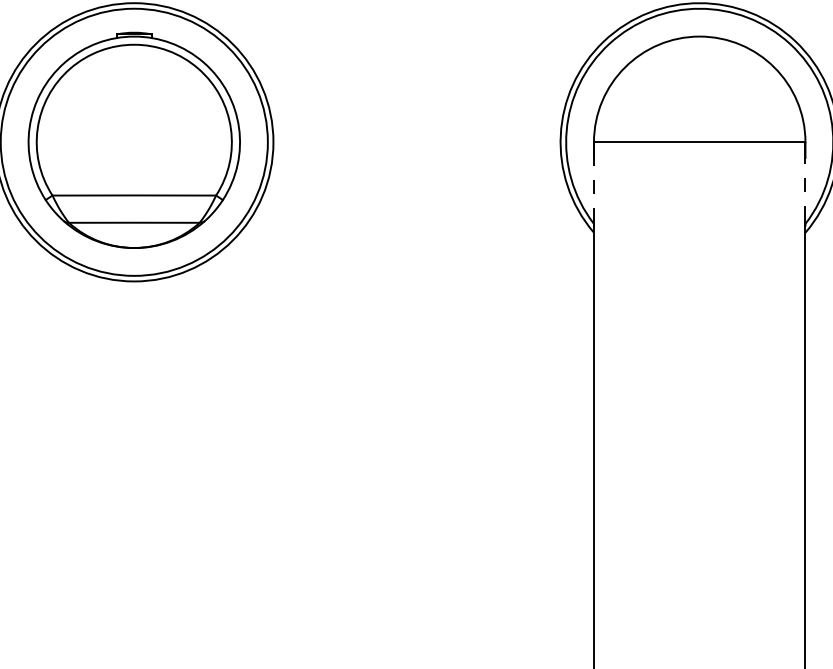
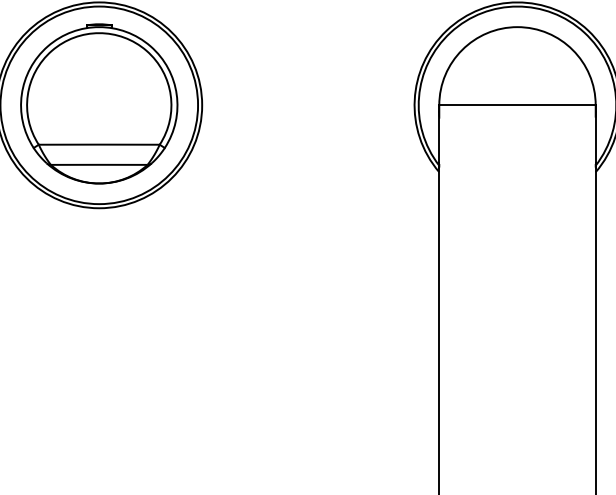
line: (805, 185) -> (595, 137), dashed -> solid
line: (594, 187) -> (439, 138), dashed -> solid

